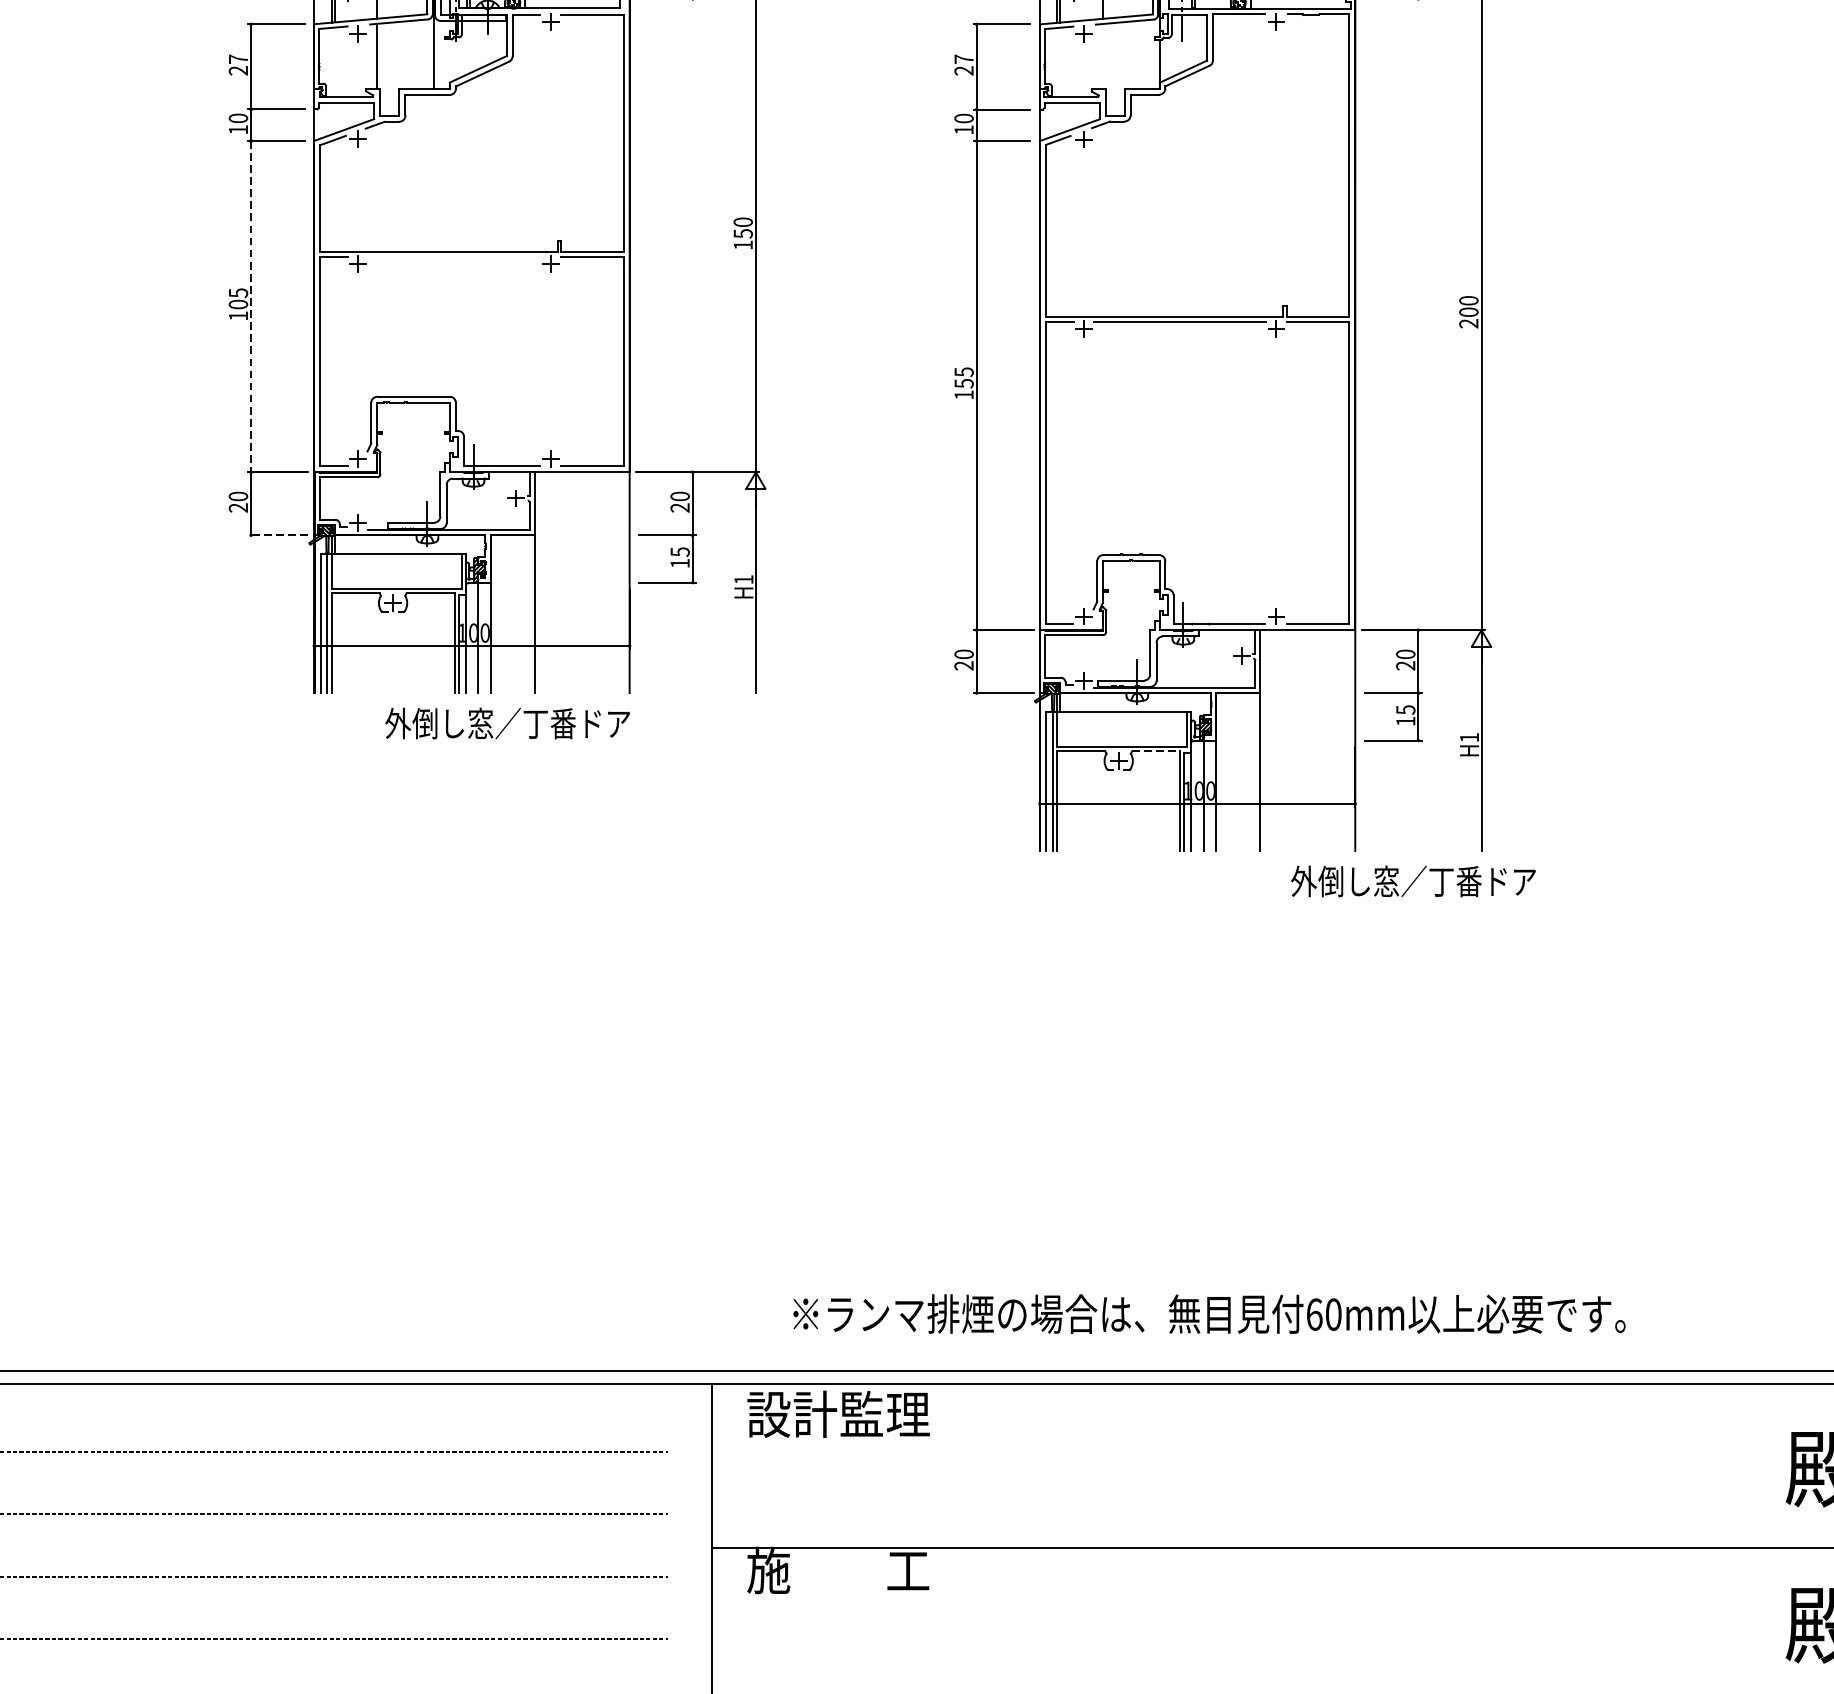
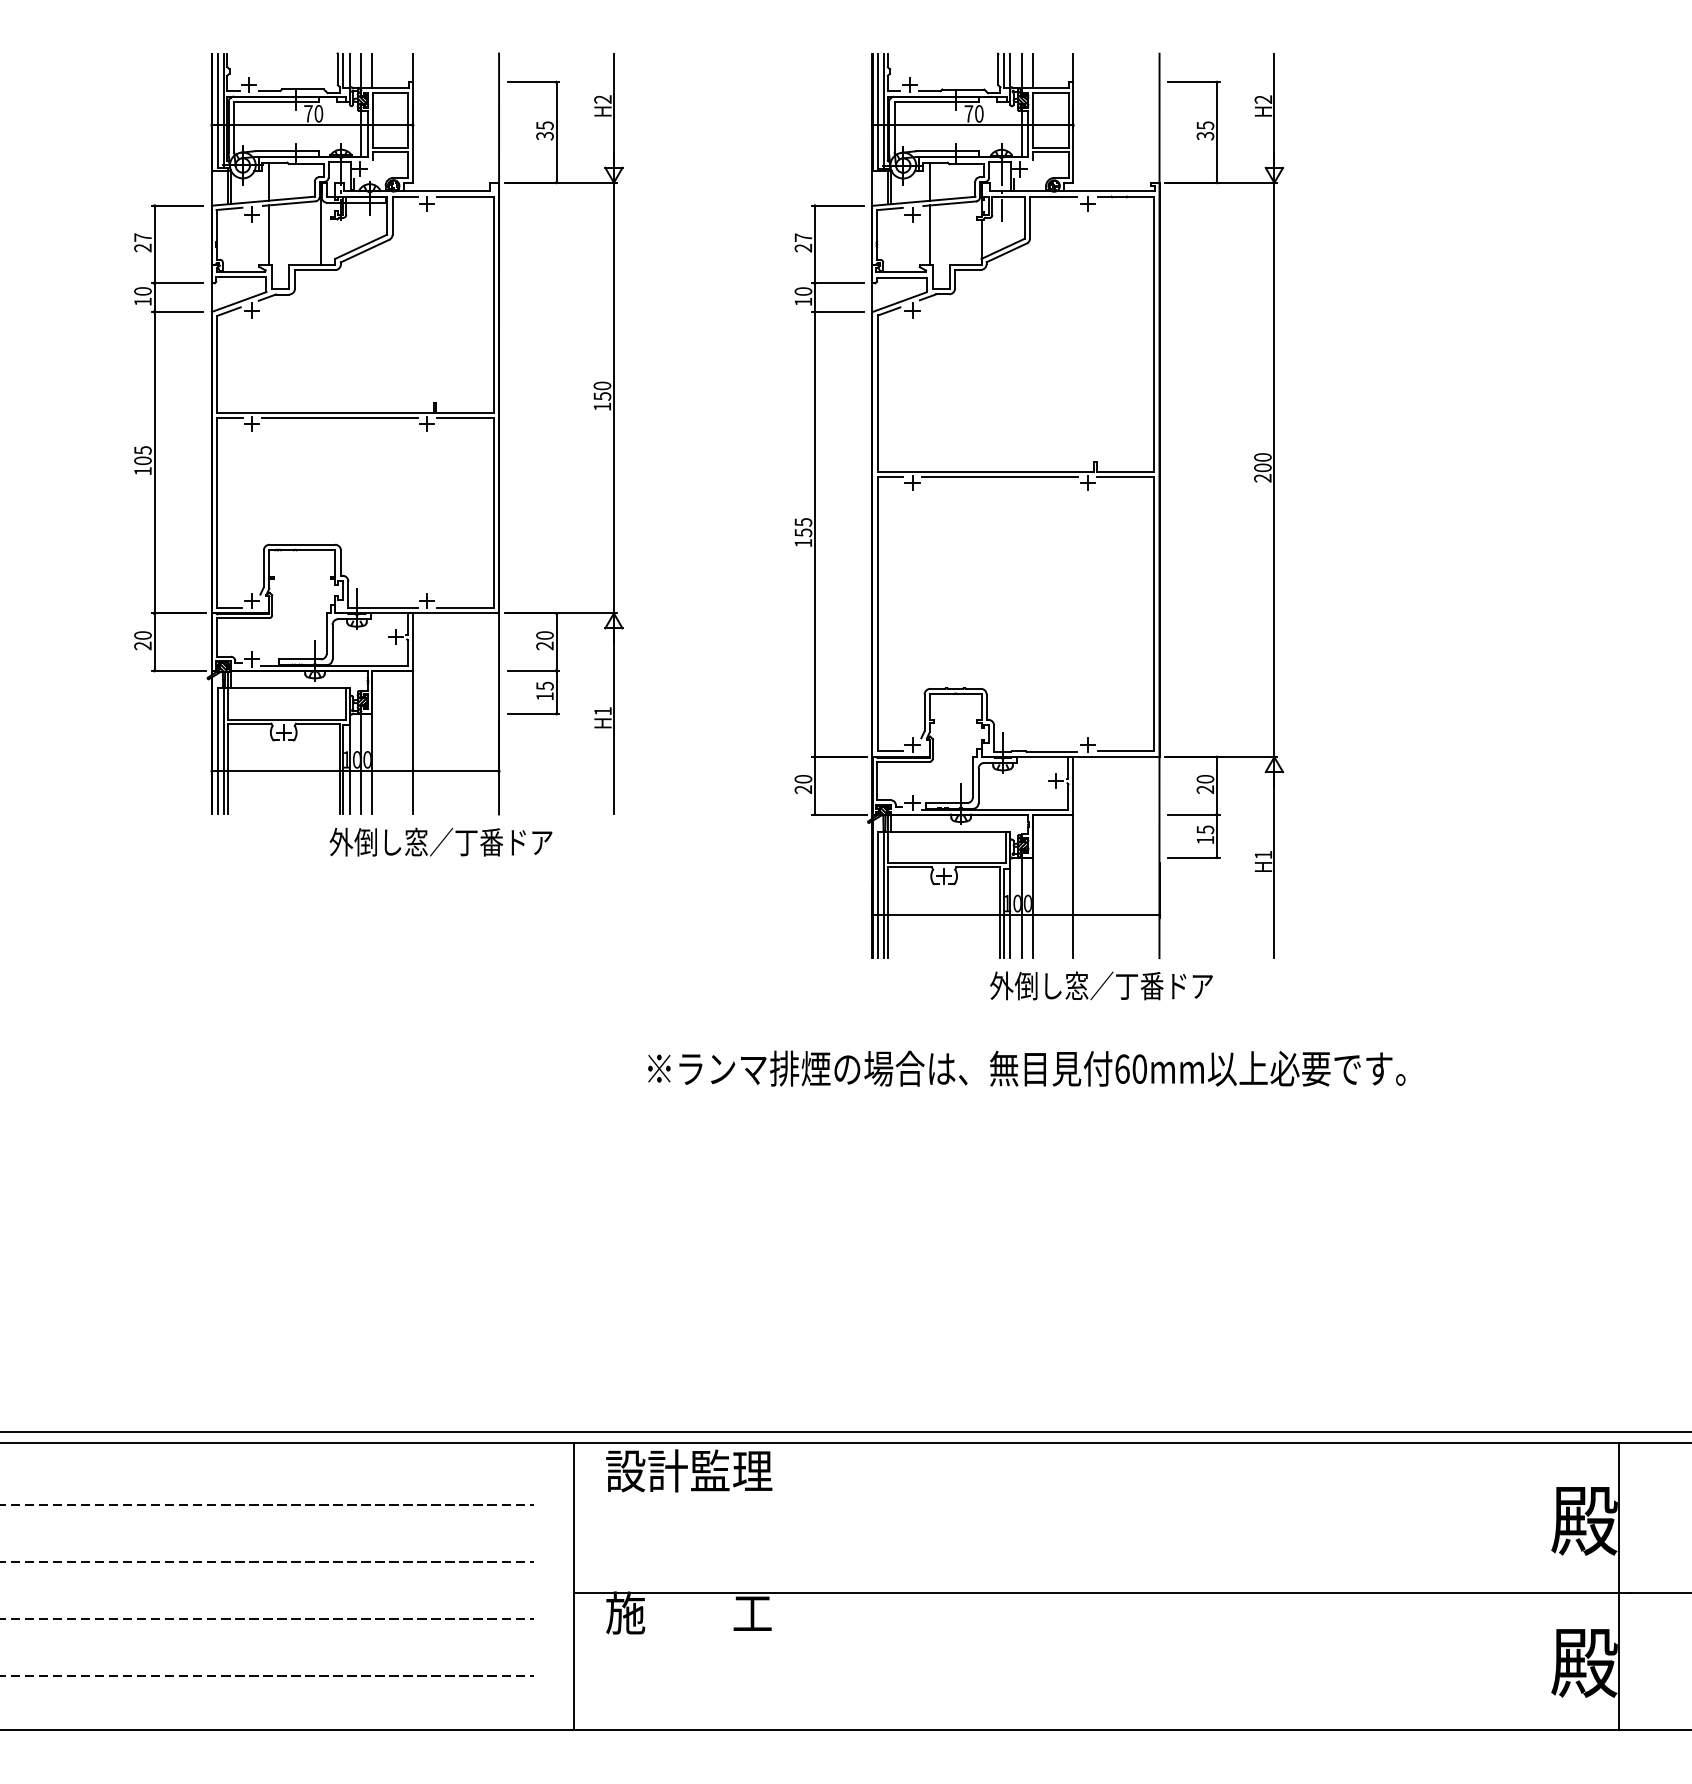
line: (1102, 55) -> (929, 234), added
line: (454, 256) -> (339, 417), added
line: (251, 306) -> (154, 462), dashed -> solid
line: (277, 534) -> (178, 670), dashed -> solid
text: (507, 722) -> (440, 841), moved
line: (1156, 751) -> (978, 867), dashed -> solid
text: (1413, 880) -> (1101, 985), moved
text: (1209, 1313) -> (1026, 1068), moved

